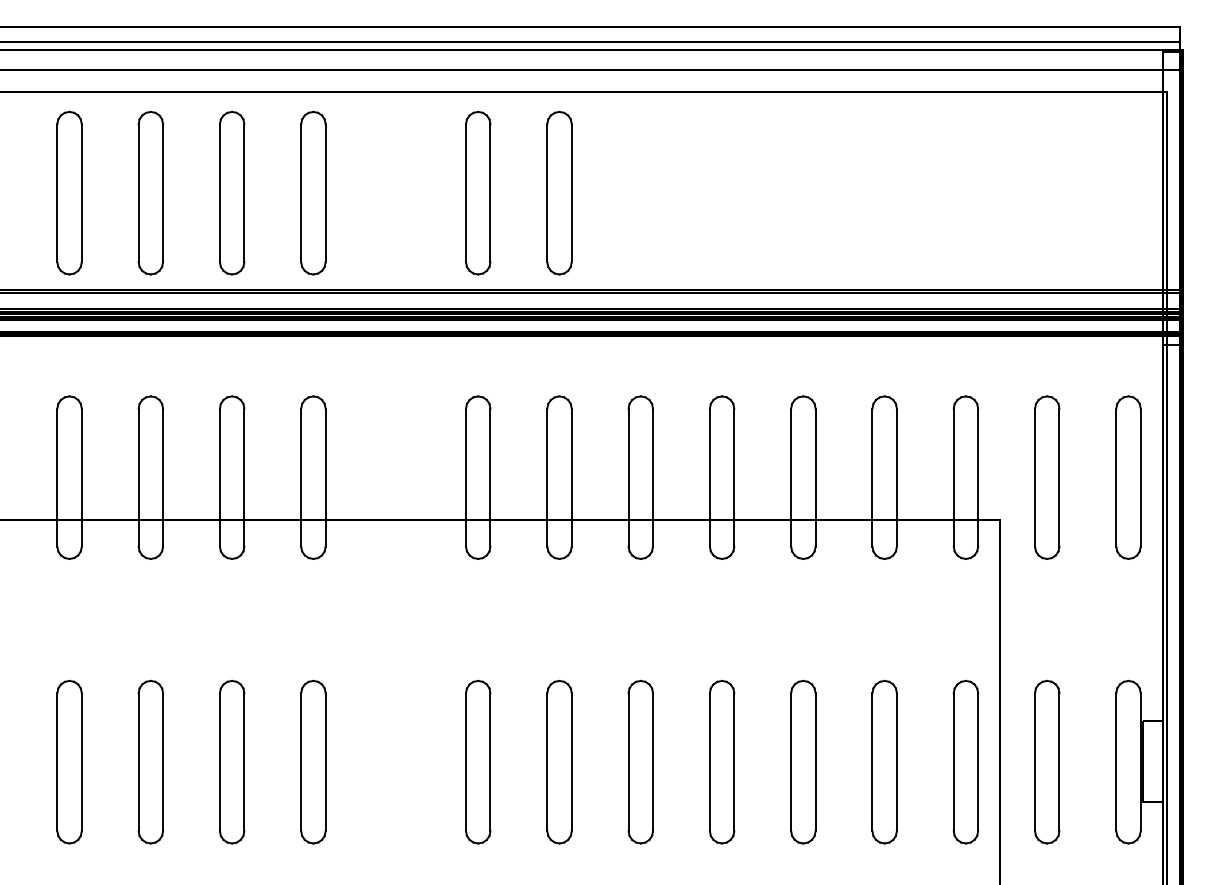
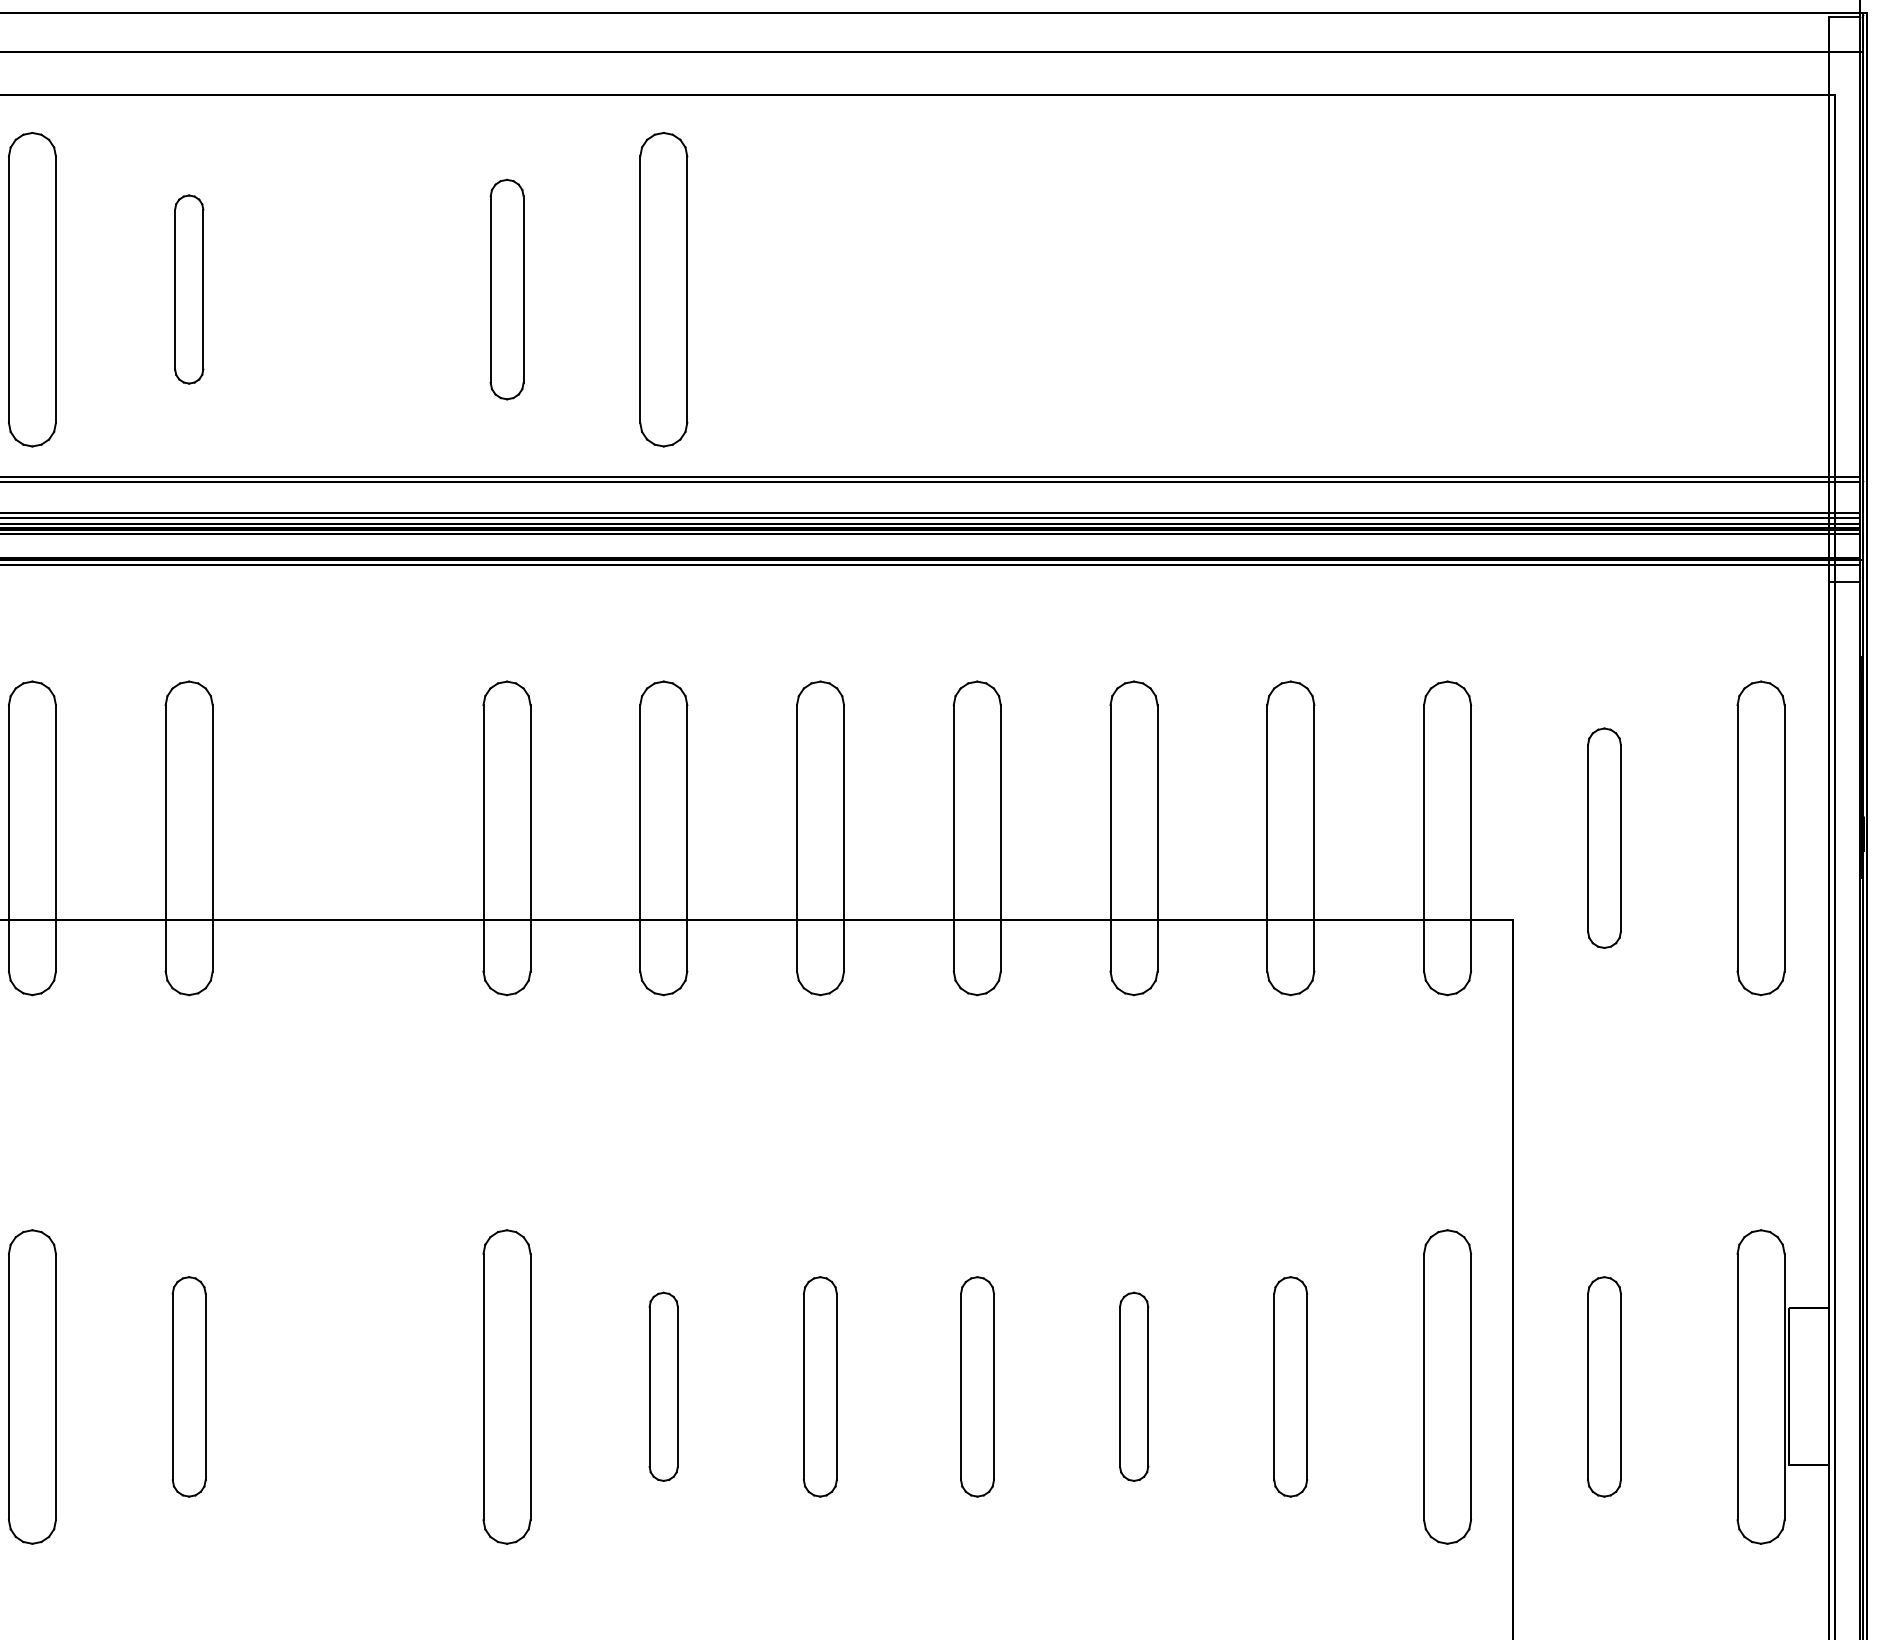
part: (313, 192) -> (189, 288), size x0.6
part: (478, 192) -> (507, 288), size x0.7
part: (1047, 477) -> (1604, 837), size x0.7
part: (313, 761) -> (189, 1385), size x0.7
part: (559, 761) -> (663, 1385), size x0.6
part: (640, 761) -> (819, 1385), size x0.7
part: (722, 761) -> (978, 1385), size x0.7
part: (803, 761) -> (1134, 1385), size x0.6
part: (884, 761) -> (1290, 1385), size x0.7
part: (1047, 761) -> (1604, 1385), size x0.7

